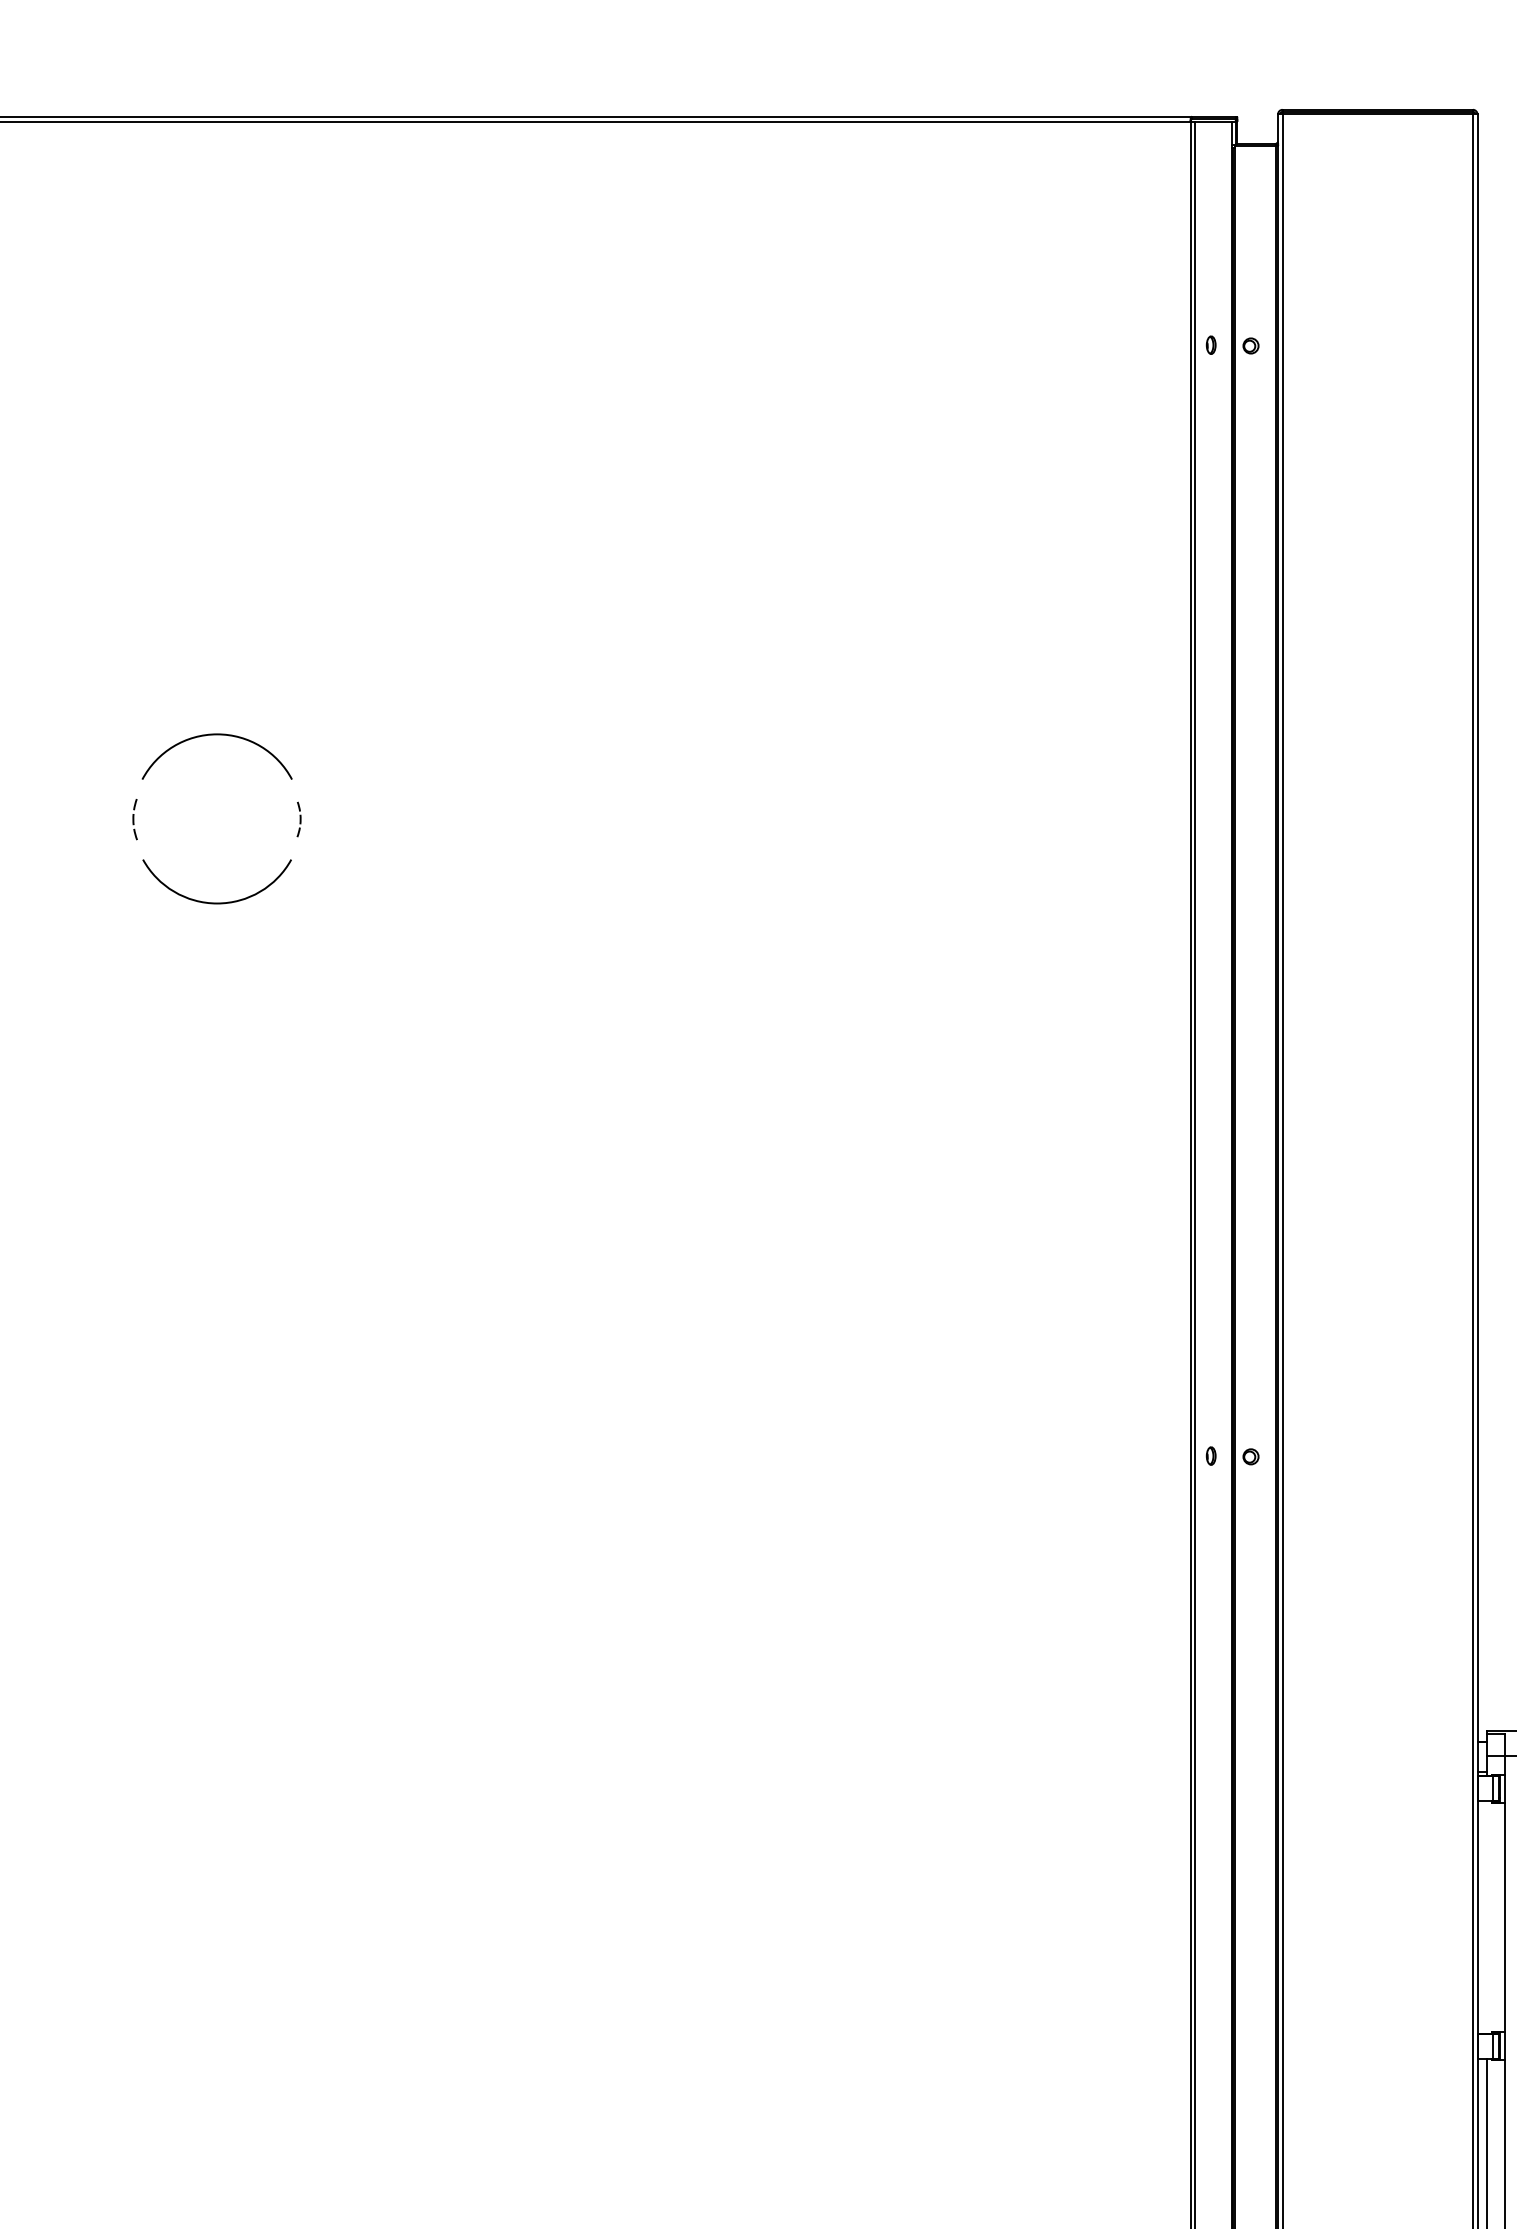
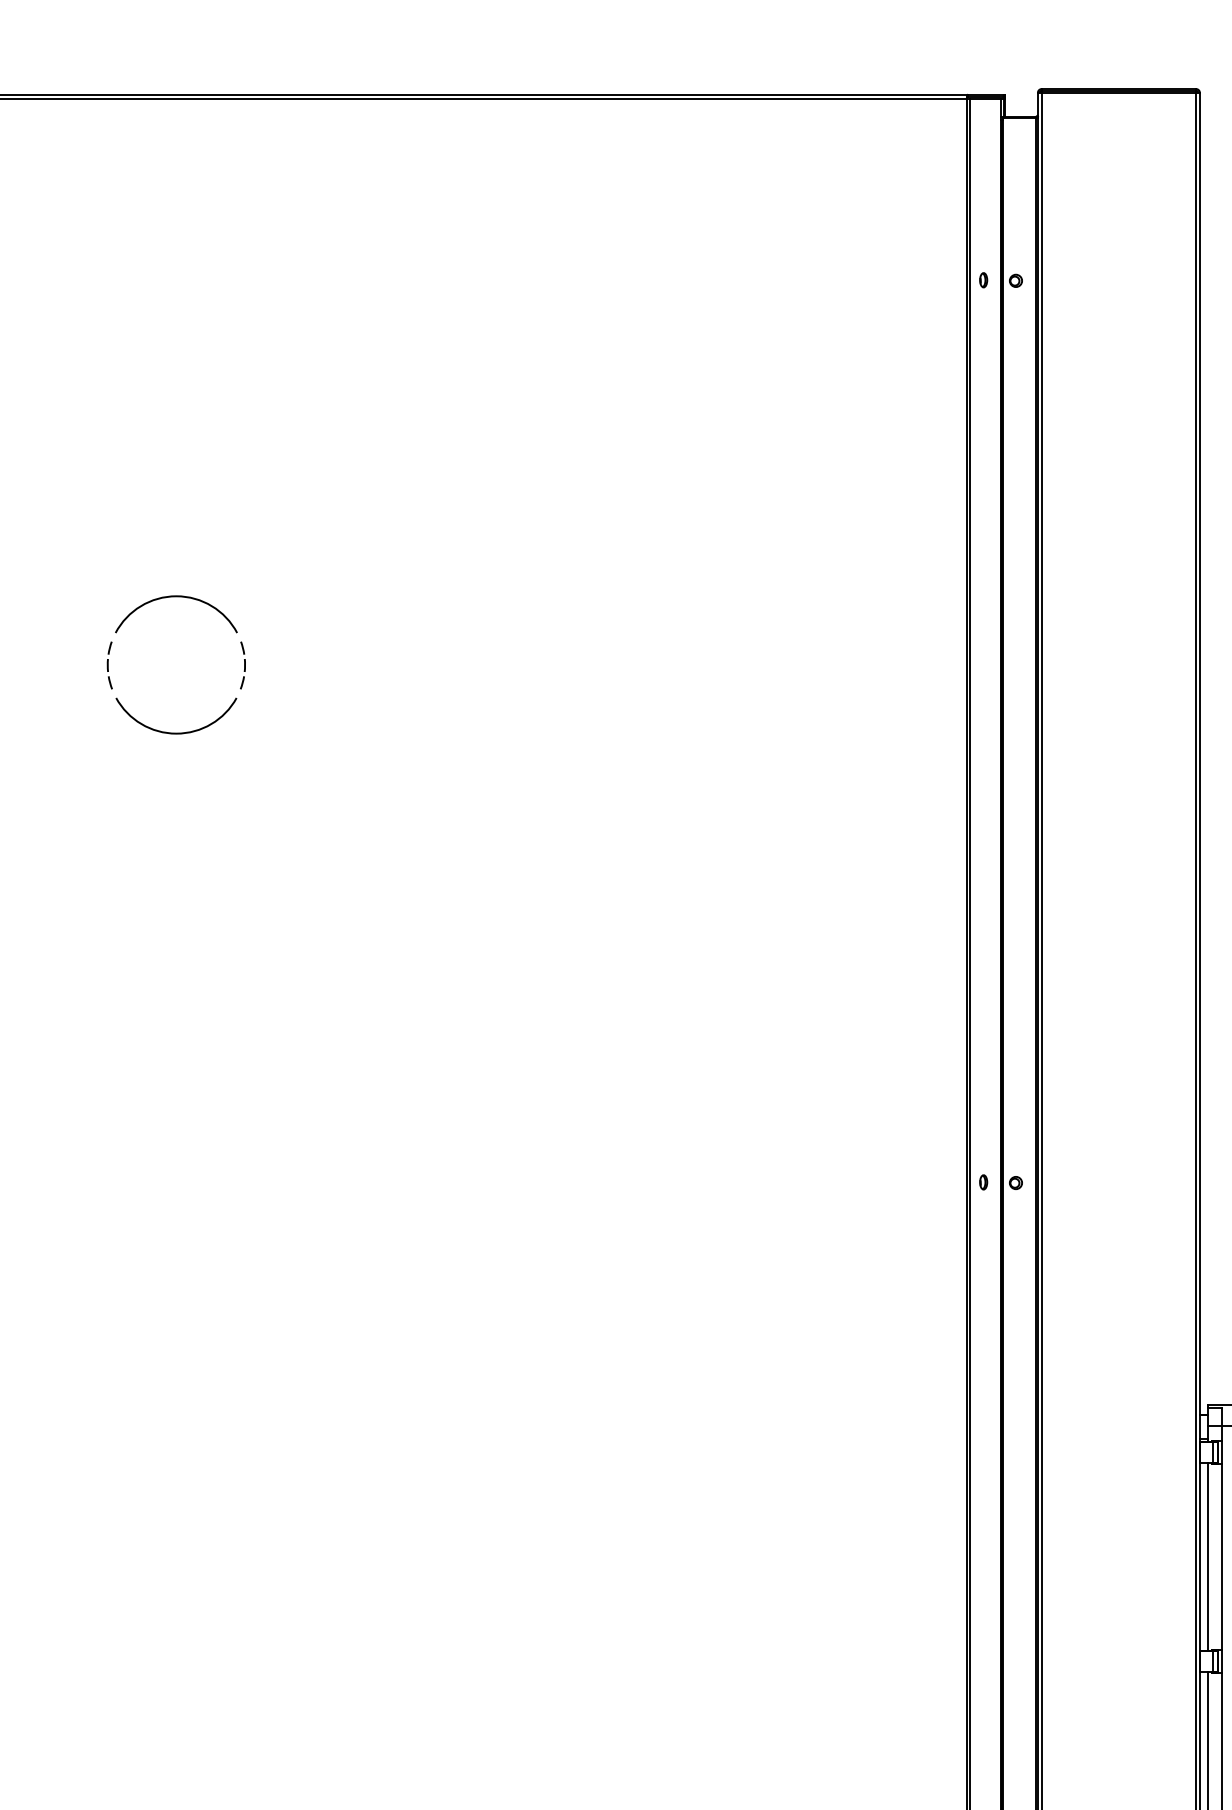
part: (134, 819) -> (109, 665), size x1.43
part: (298, 819) -> (242, 665), size x1.67
line: (1486, 1917) -> (1207, 1557), added

